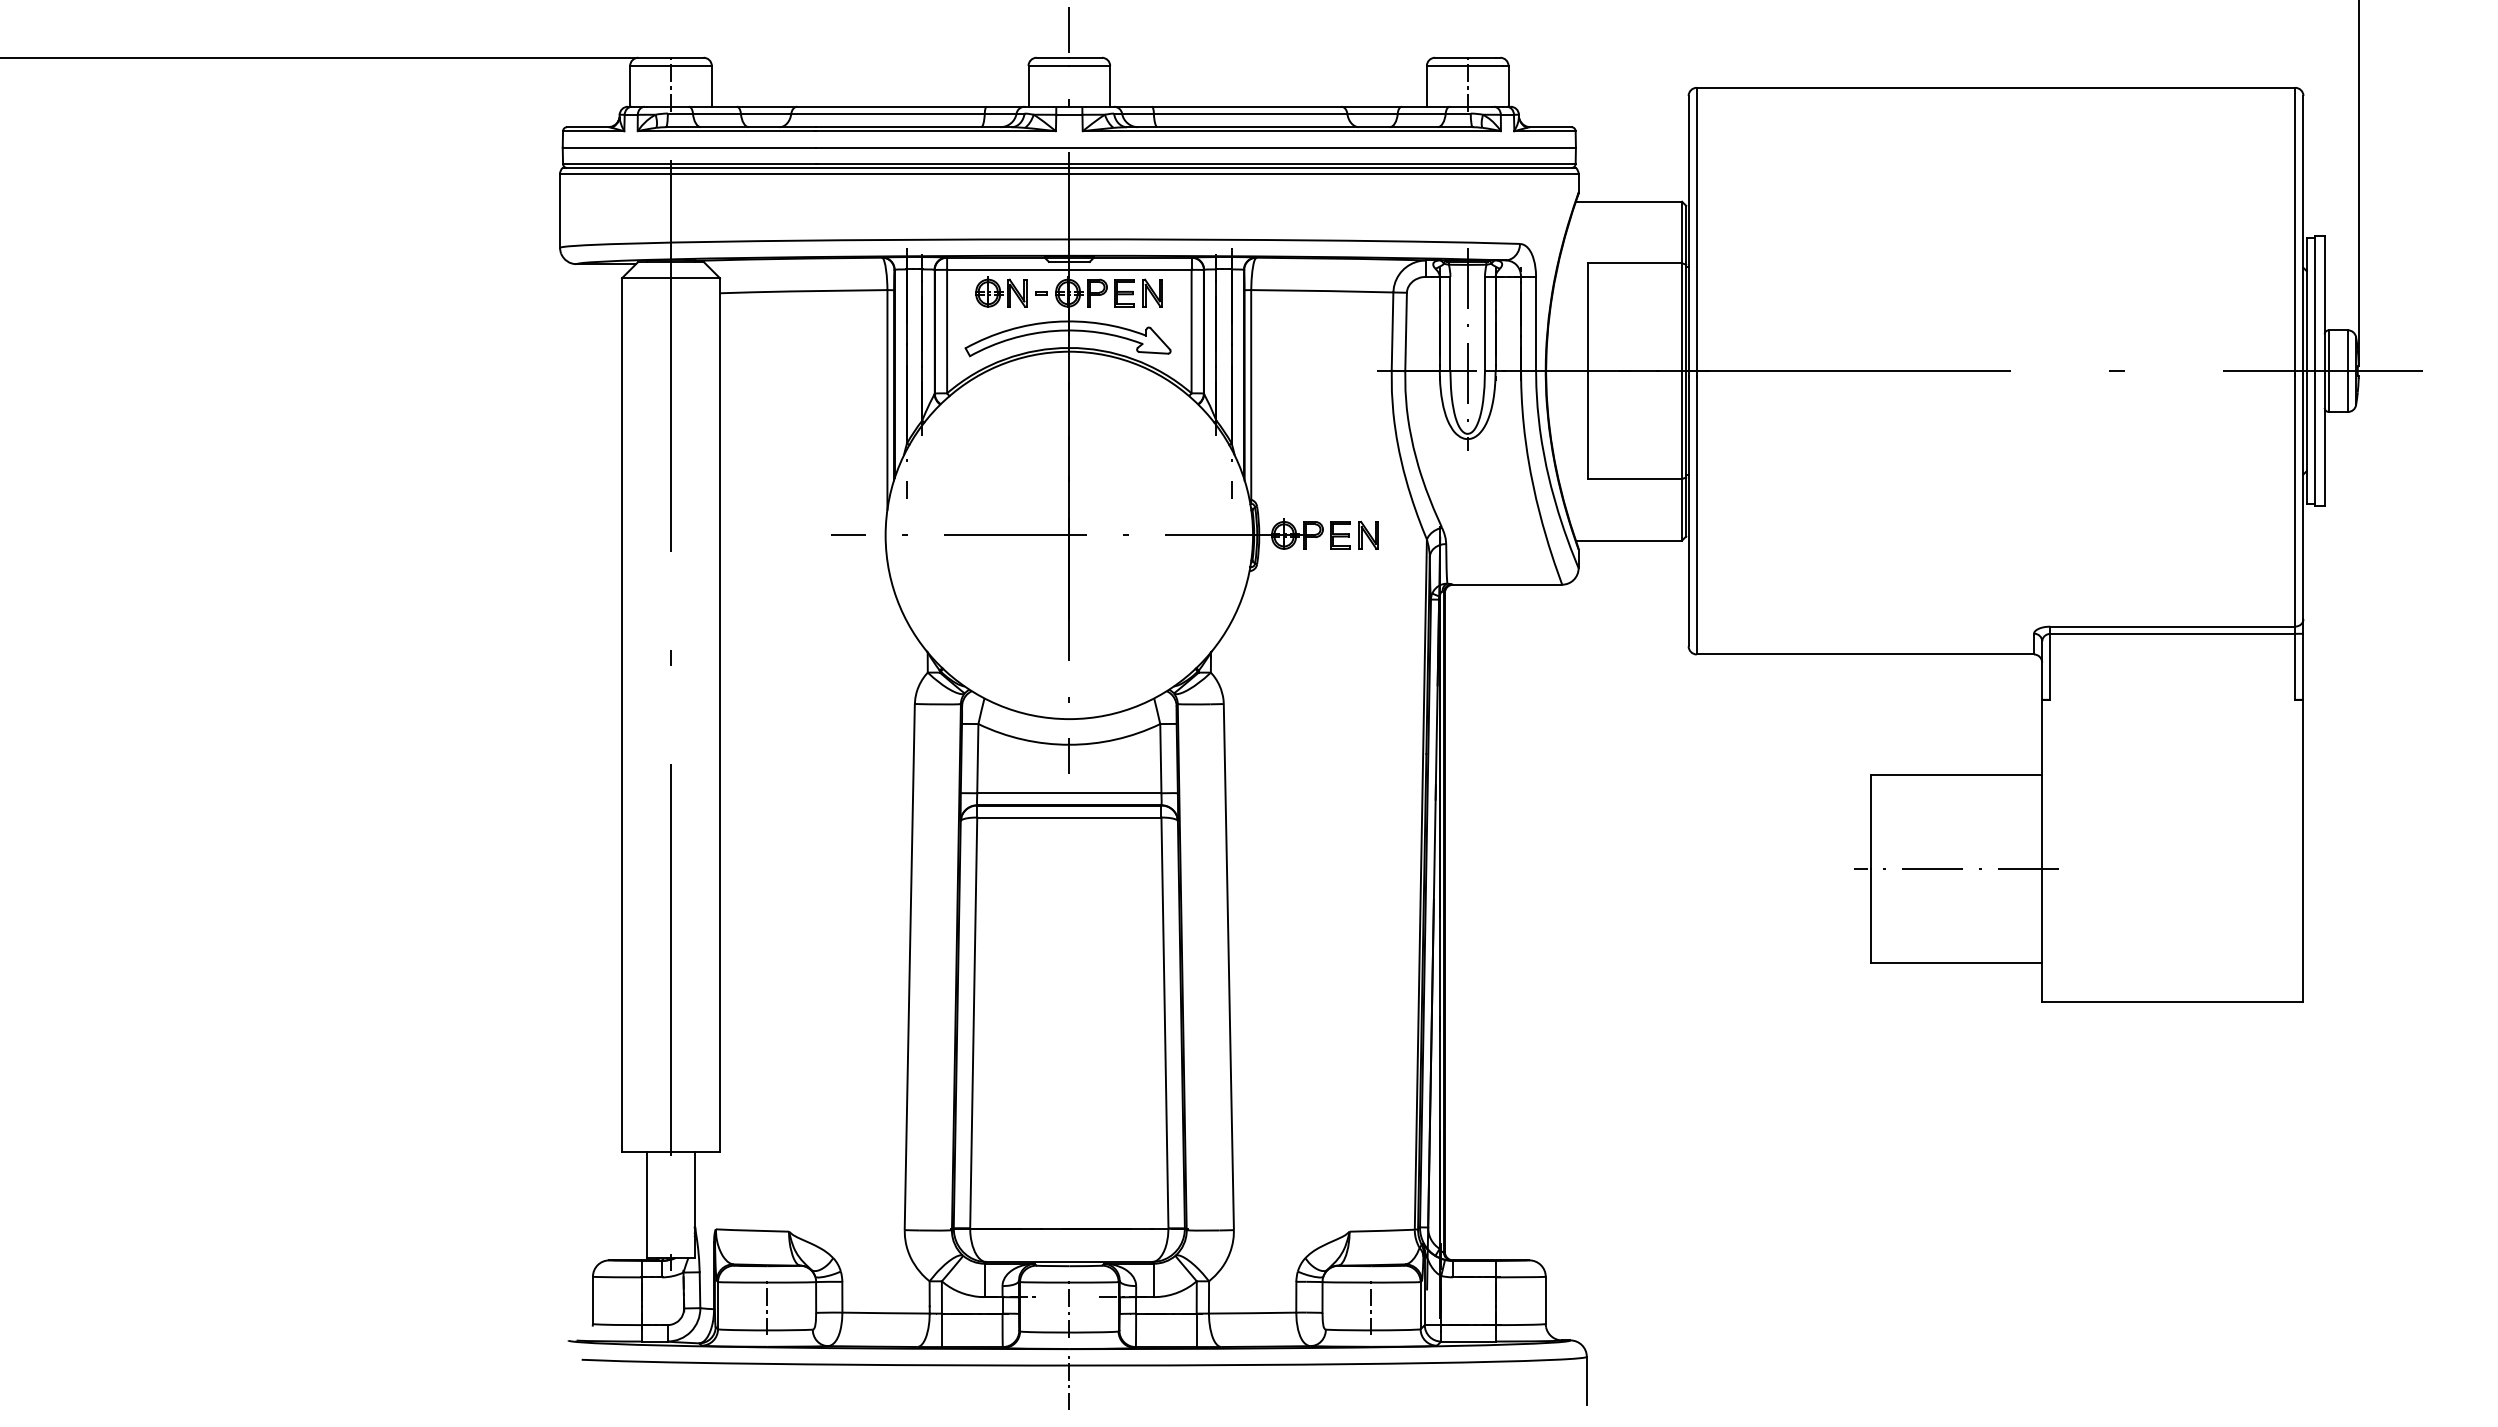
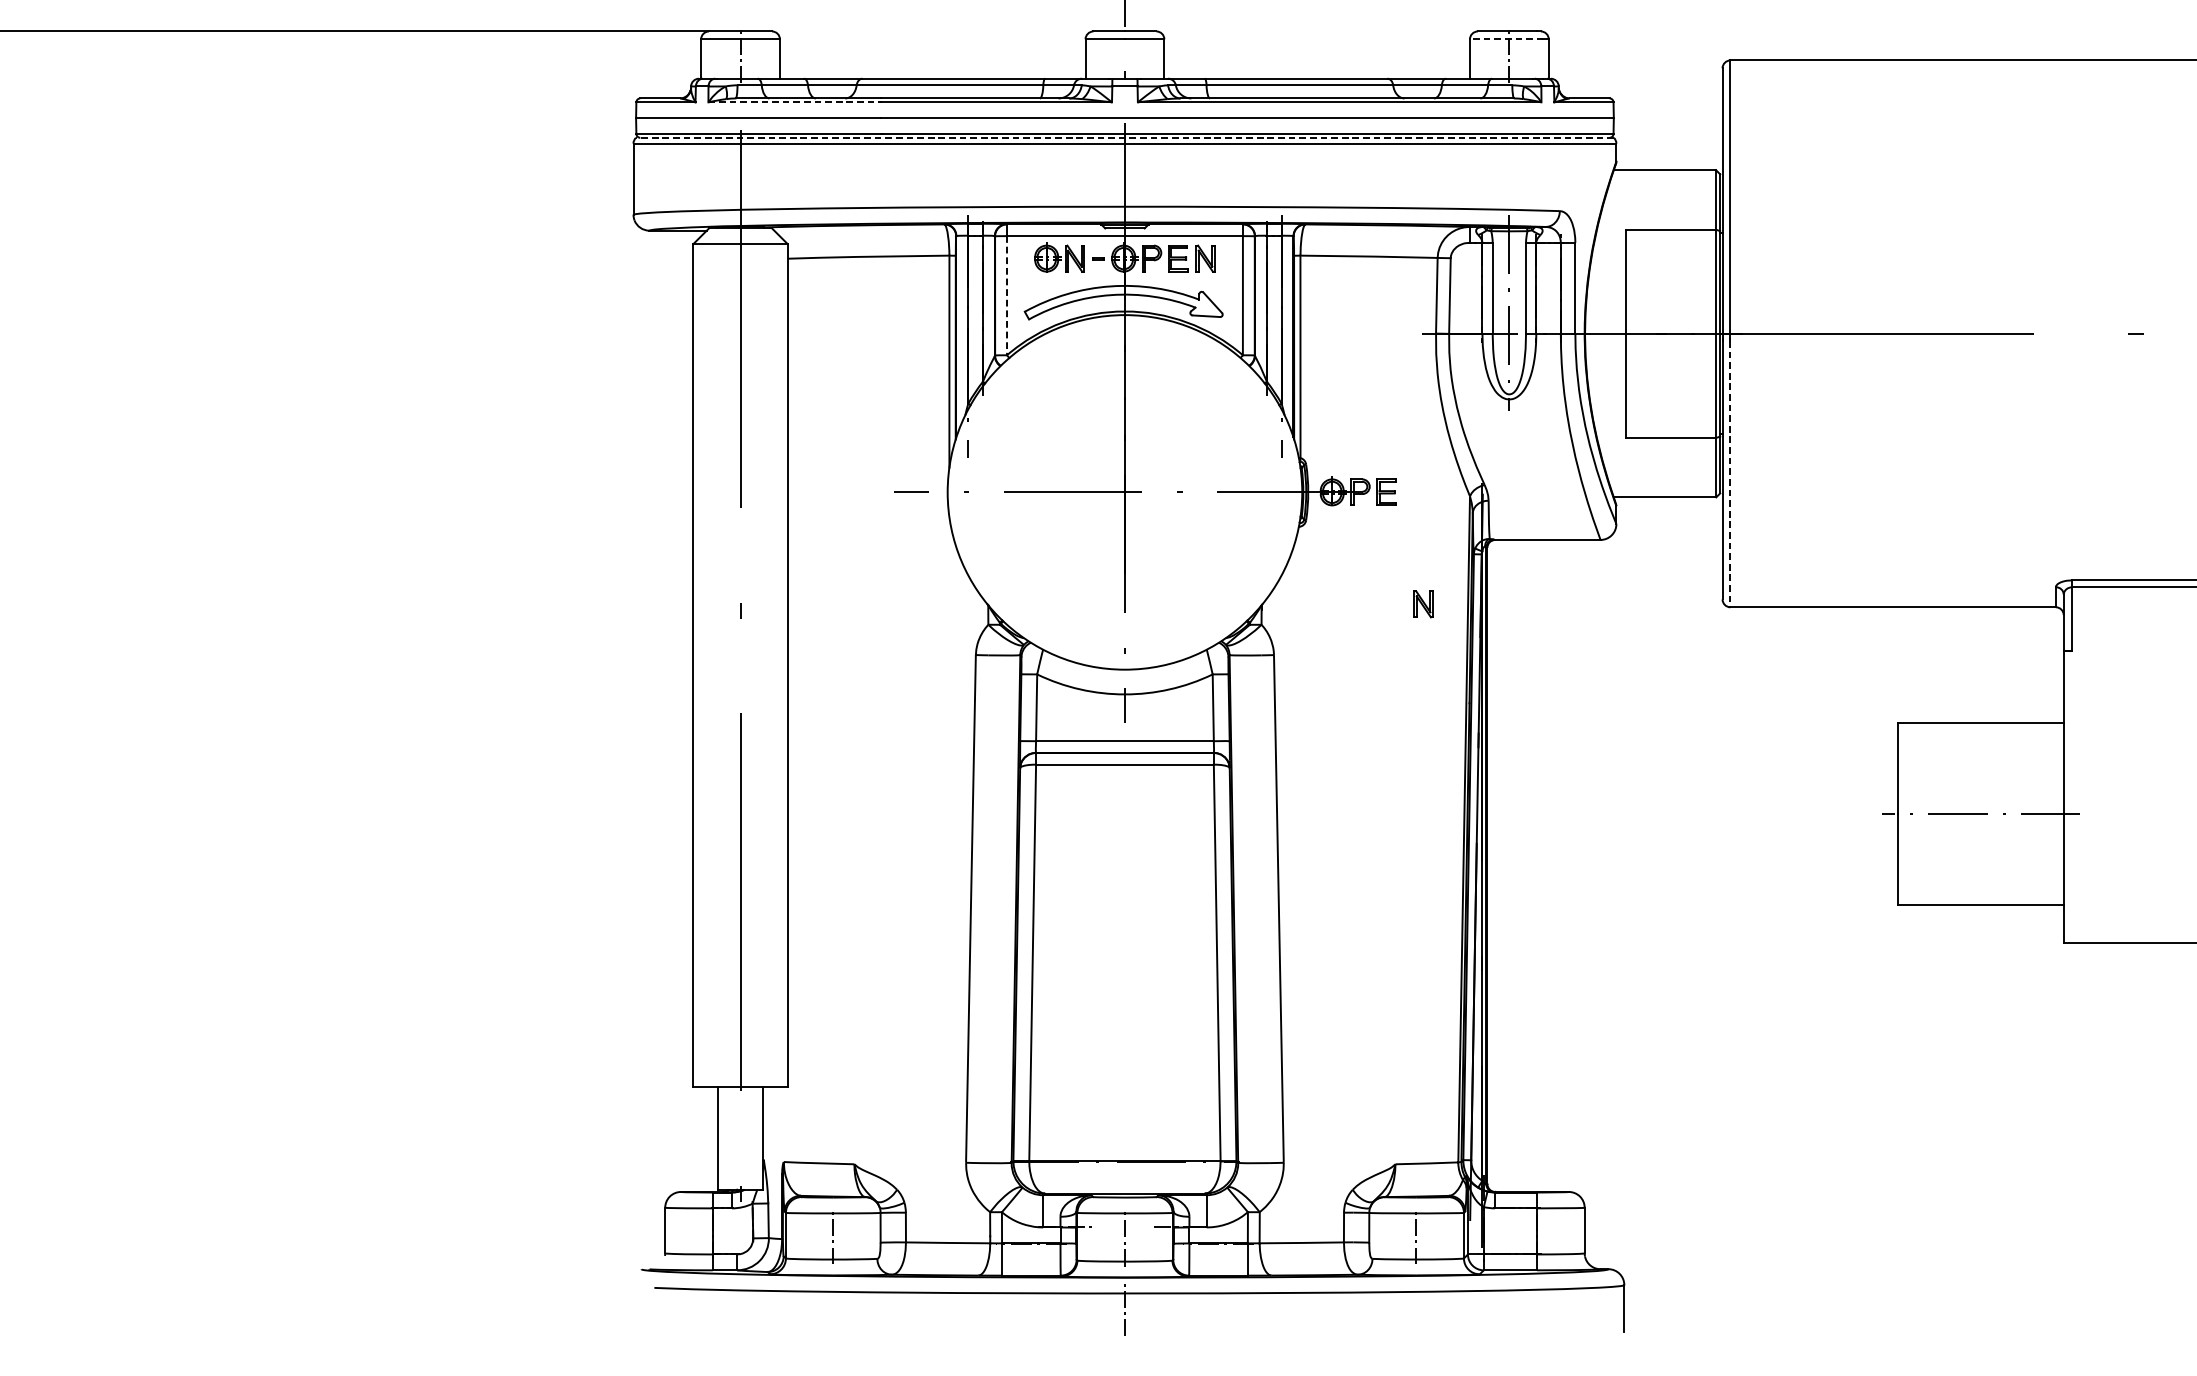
line: (1464, 65) -> (1506, 38), solid -> dashed
line: (726, 131) -> (794, 102), solid -> dashed
line: (1069, 168) -> (1125, 138), solid -> dashed
line: (947, 331) -> (1007, 295), solid -> dashed
line: (1696, 516) -> (1730, 474), solid -> dashed
part: (1368, 534) -> (1423, 603), moved

